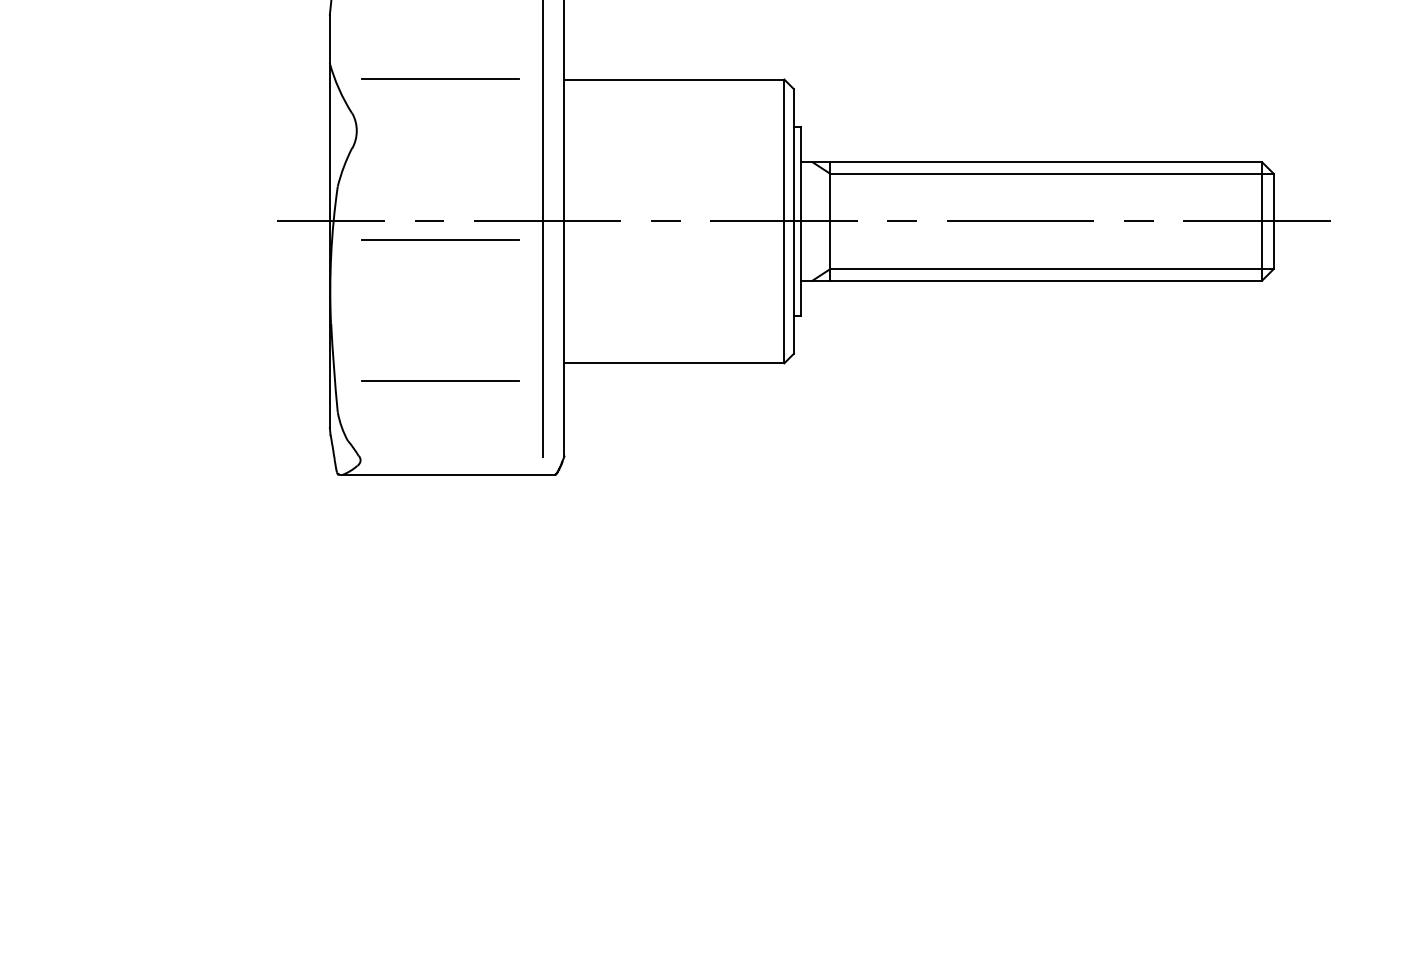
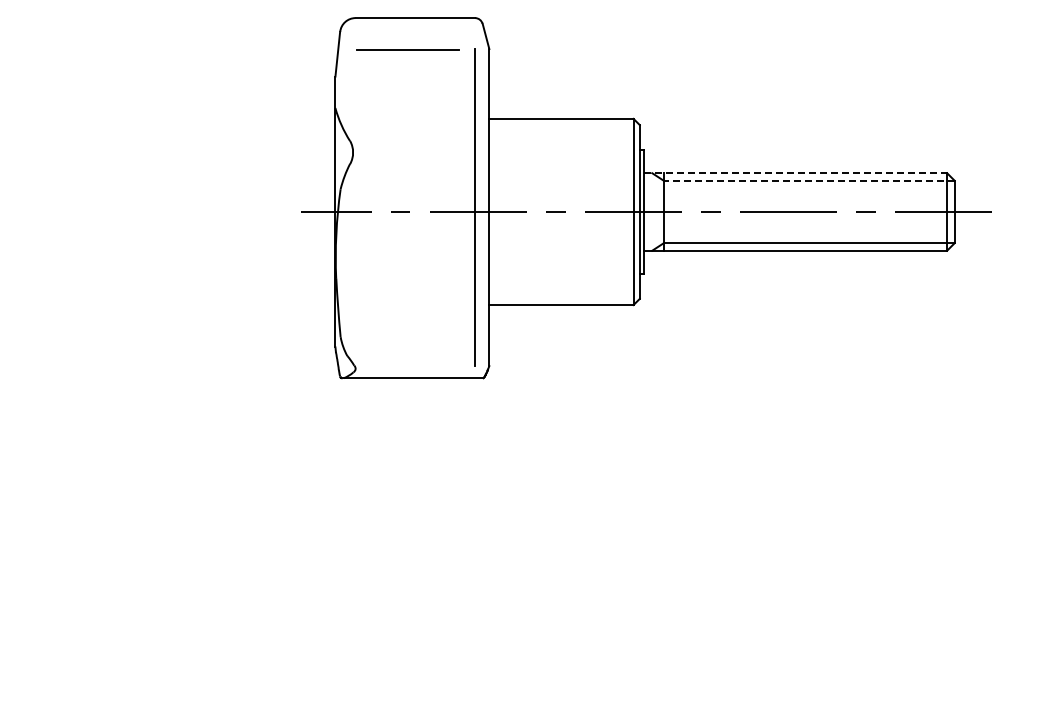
line: (439, 78) -> (407, 118), removed
line: (1032, 162) -> (796, 173), solid -> dashed
line: (1050, 173) -> (808, 180), solid -> dashed
line: (439, 240) -> (407, 224), removed
line: (439, 380) -> (407, 316), removed

